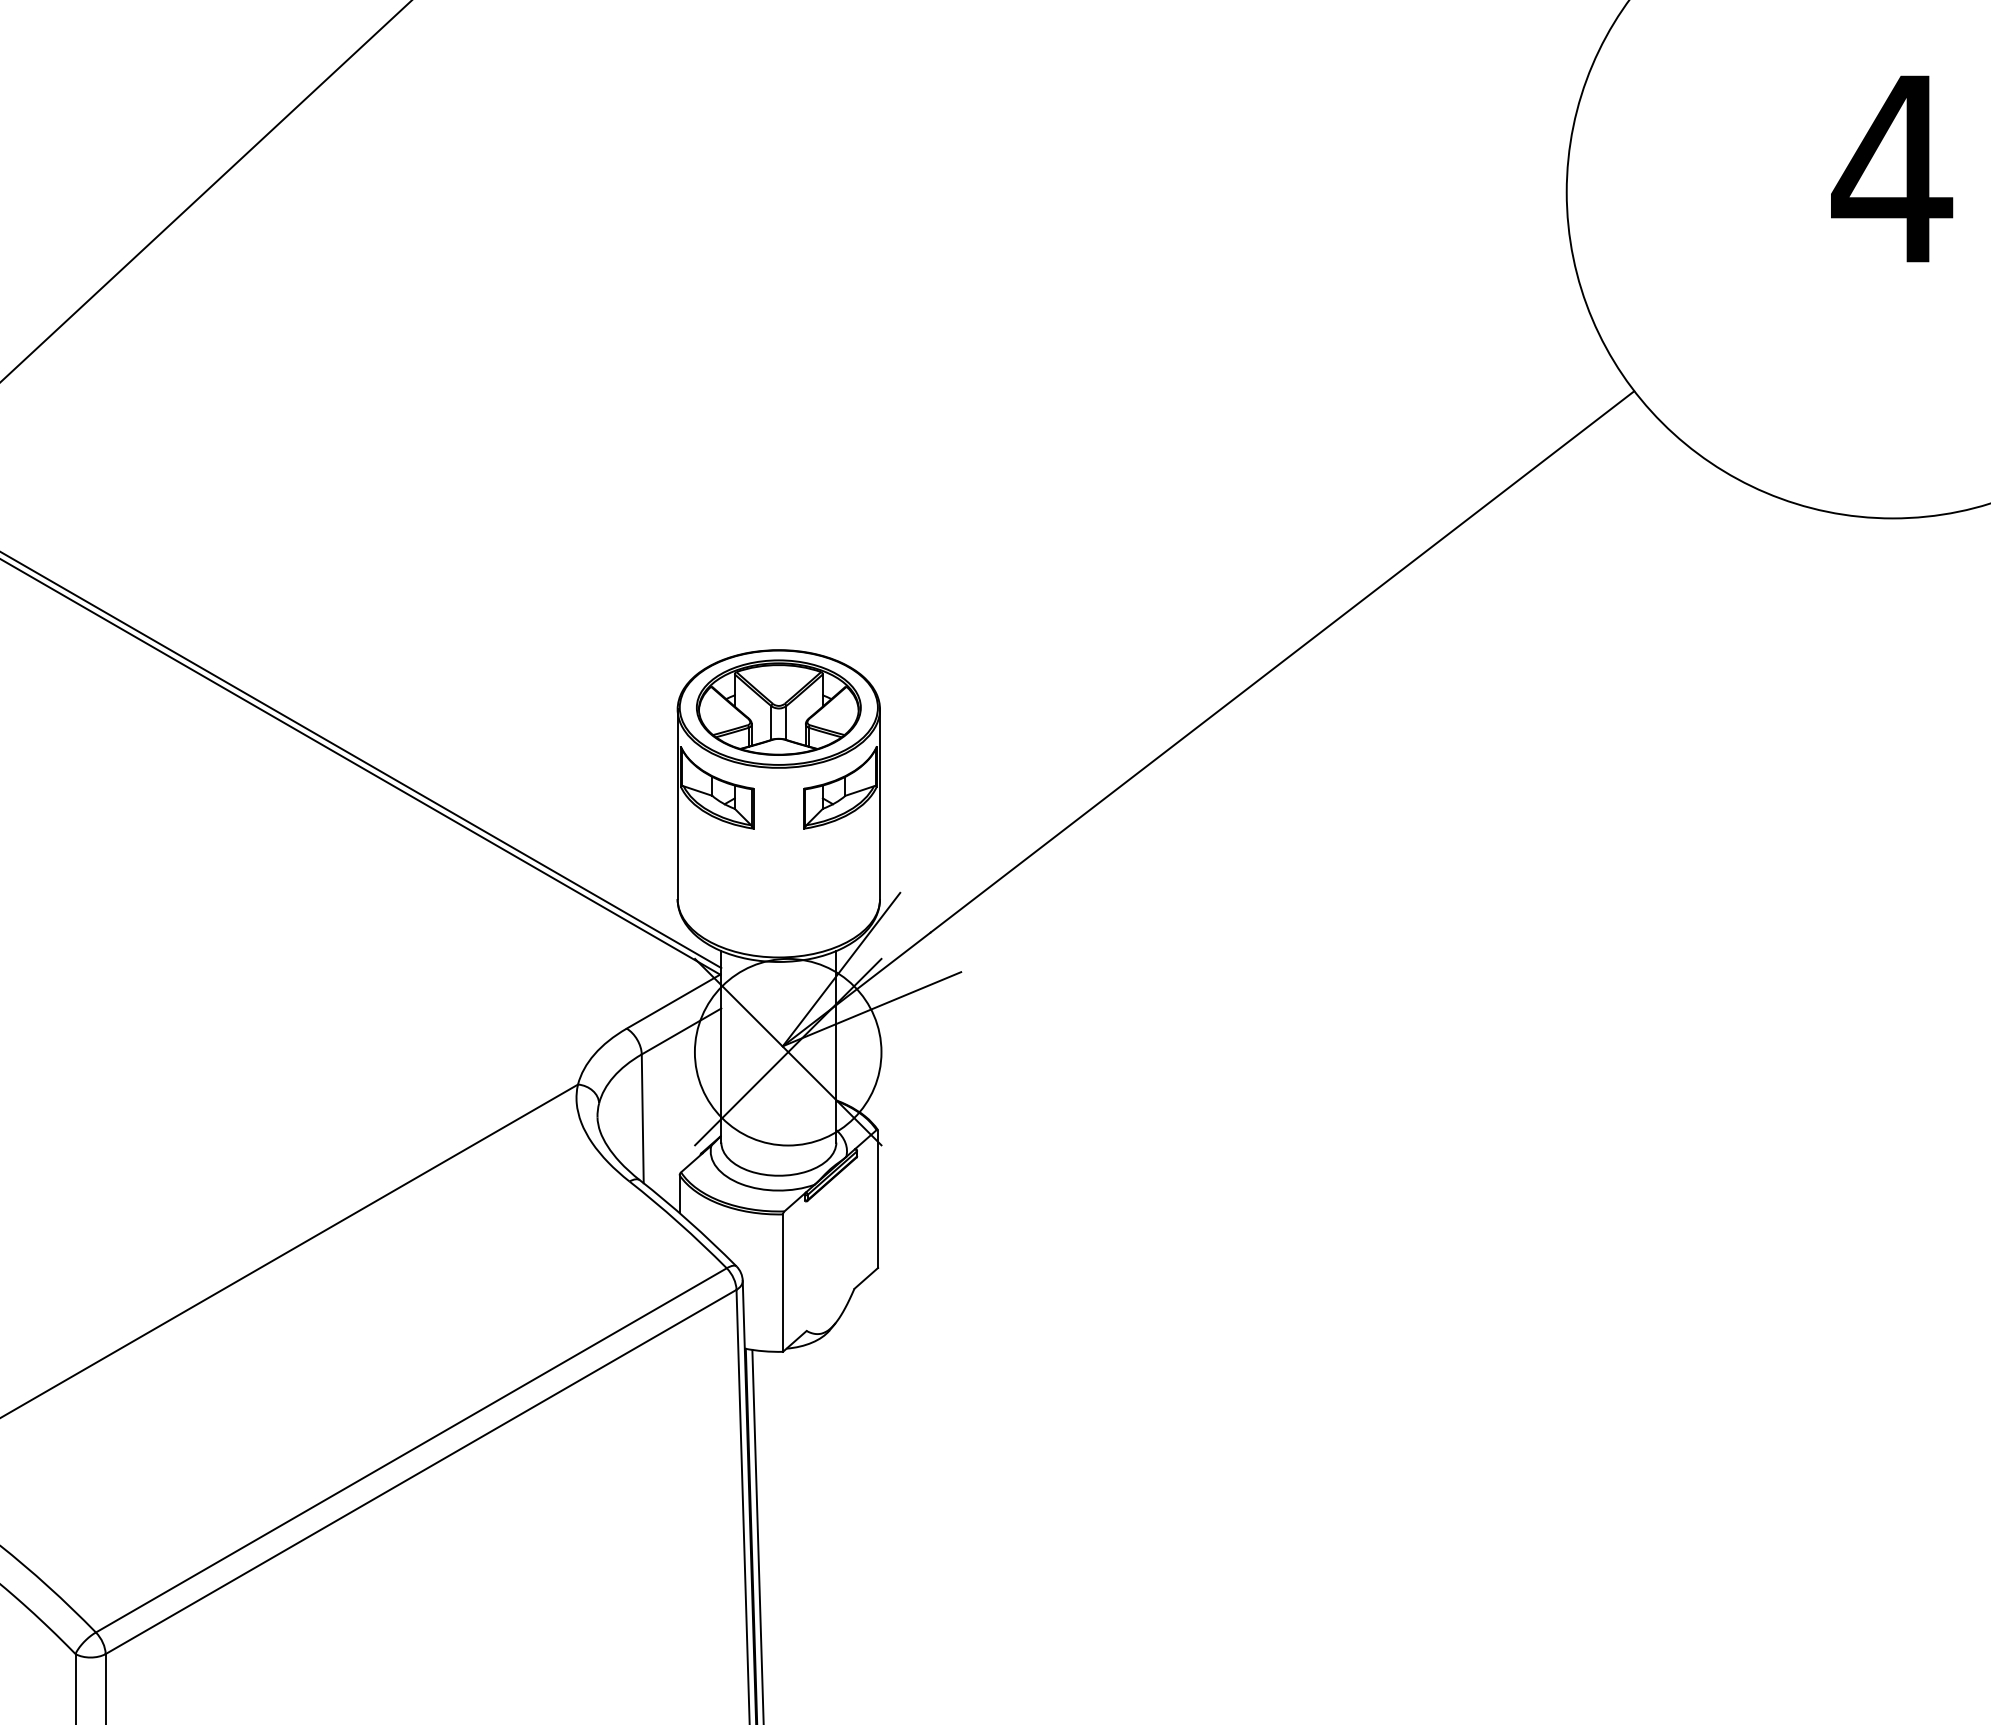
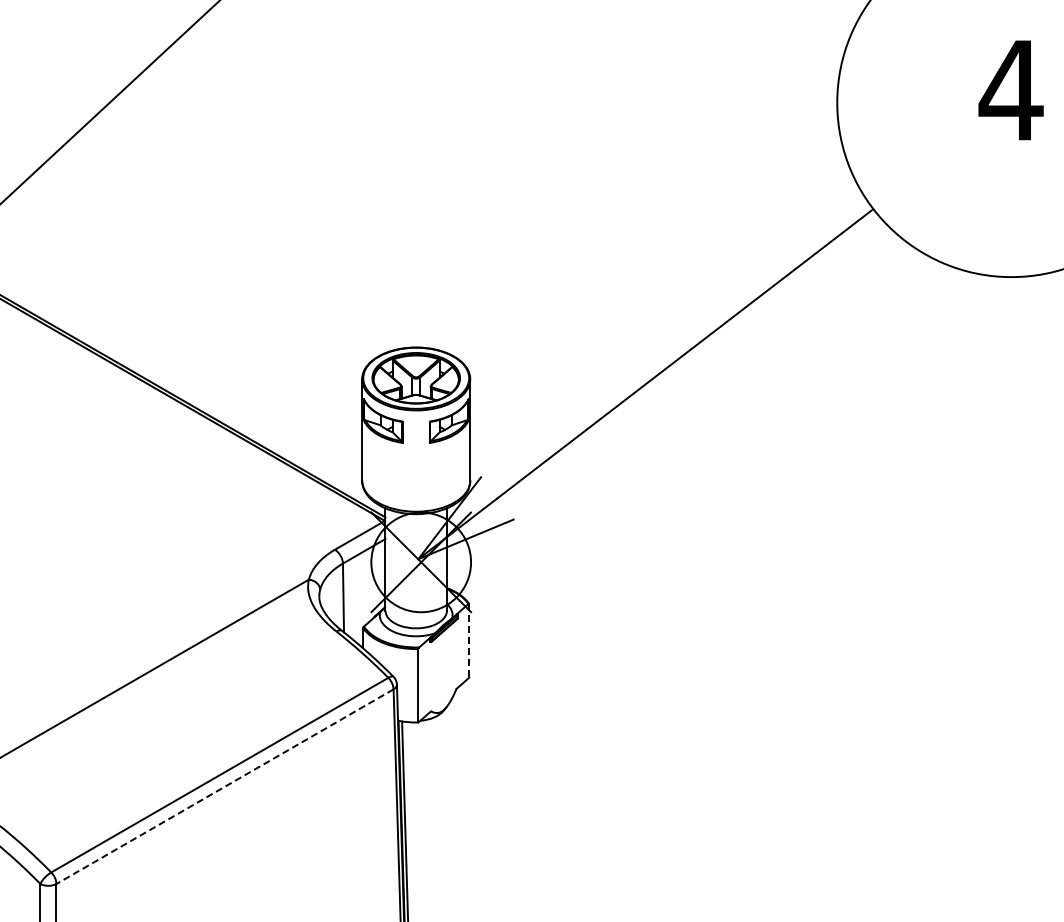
line: (878, 1198) -> (469, 640), solid -> dashed
line: (421, 1471) -> (225, 786), solid -> dashed

